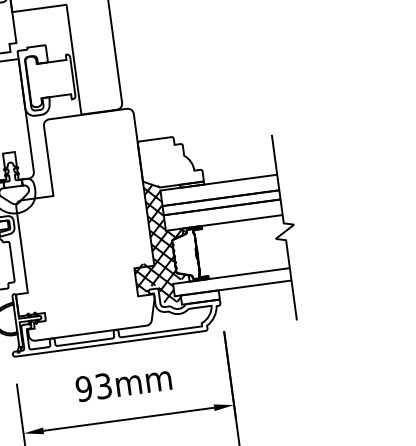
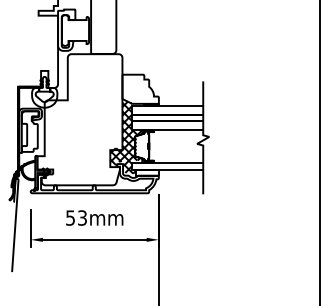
text: (83, 387) -> (70, 217), 93mm -> 53mm

